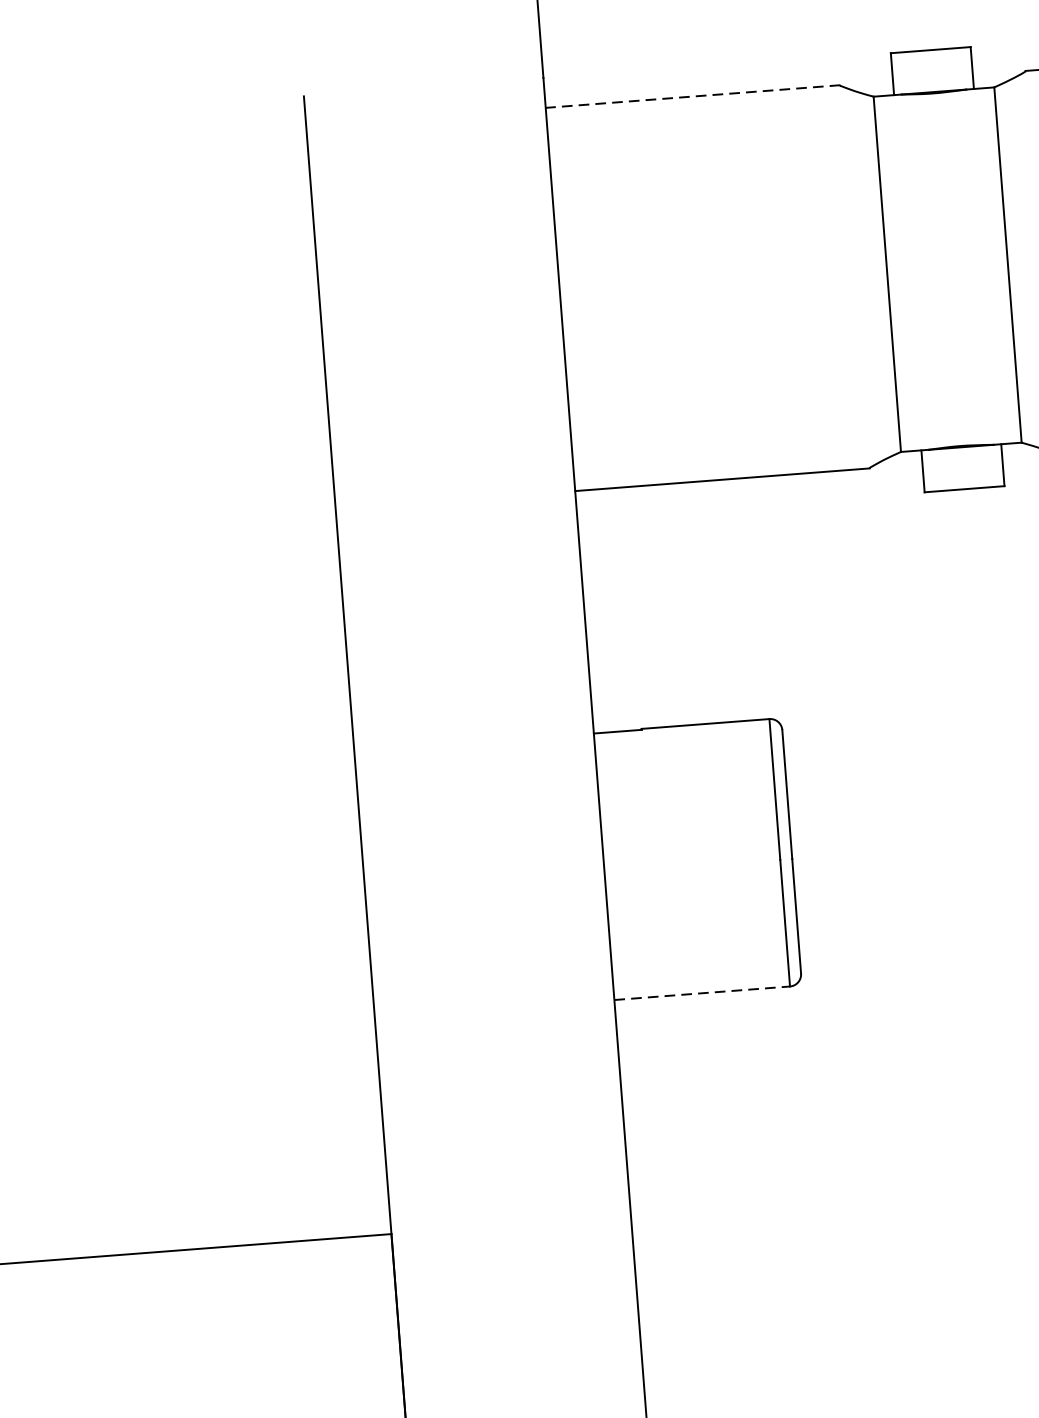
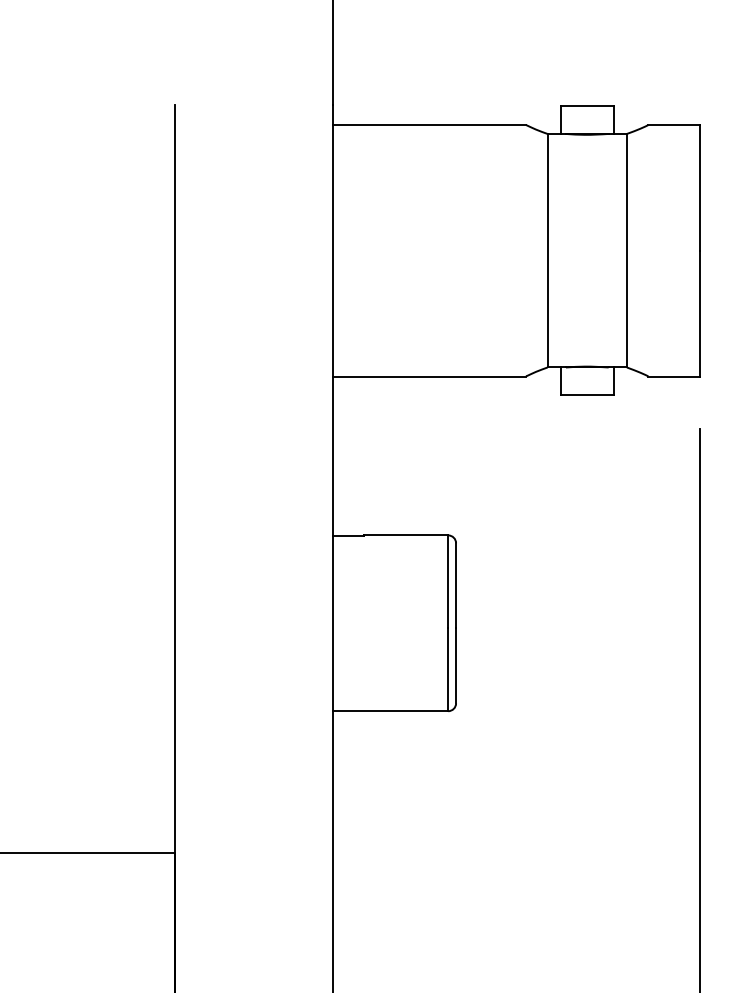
line: (692, 96) -> (429, 124), dashed -> solid
line: (702, 993) -> (390, 711), dashed -> solid

